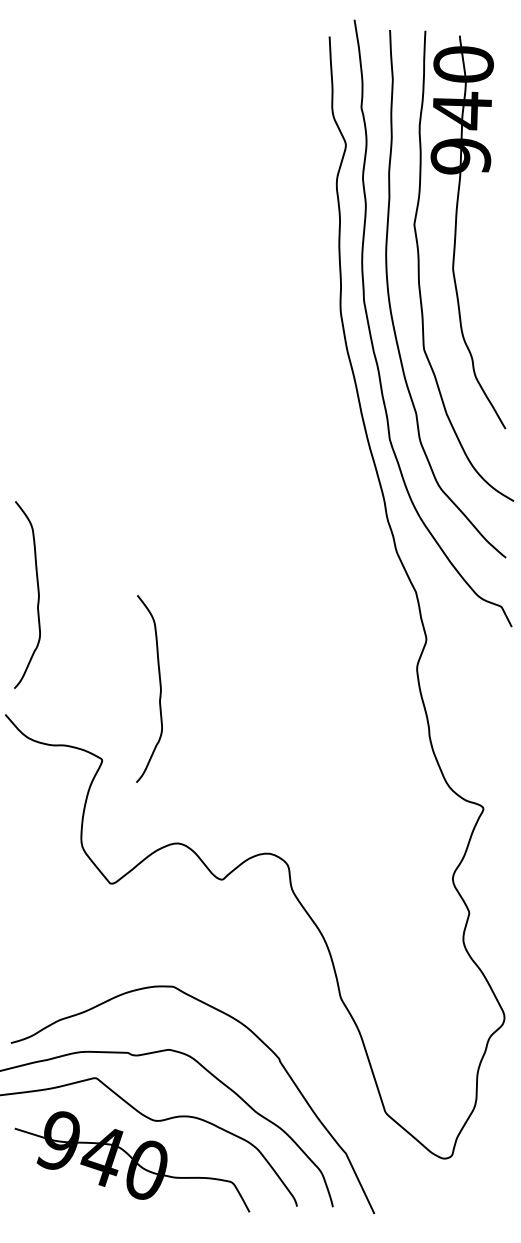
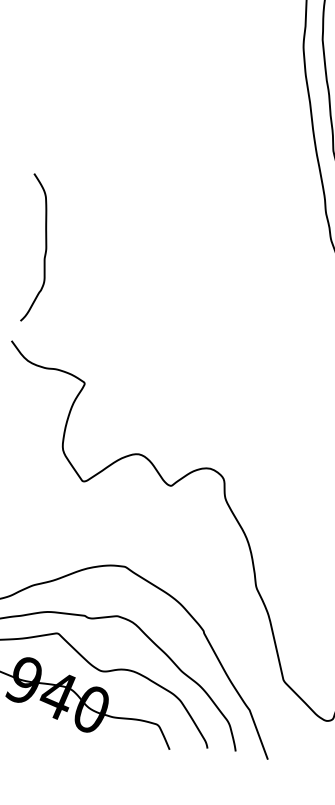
curve: (159, 686) -> (134, 329), removed

